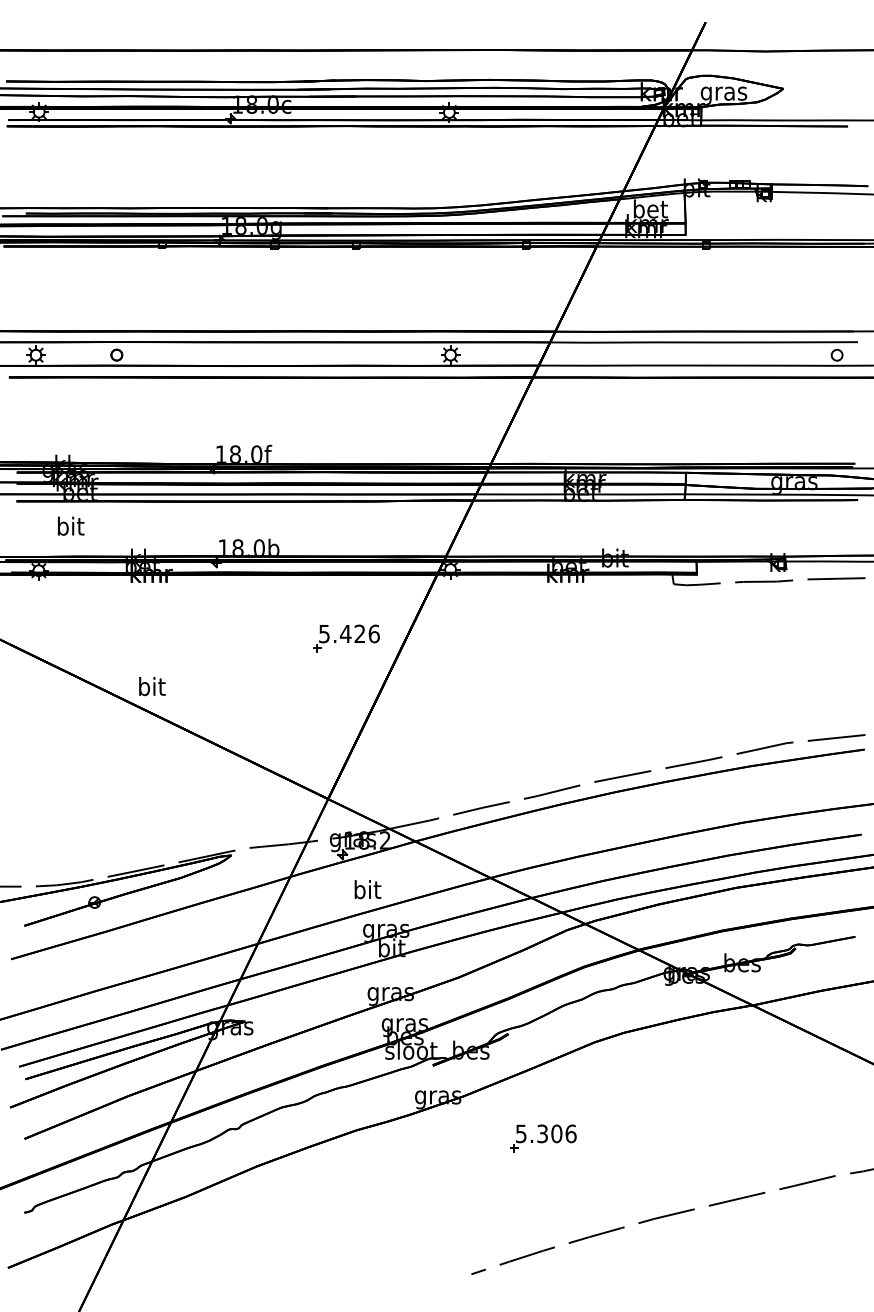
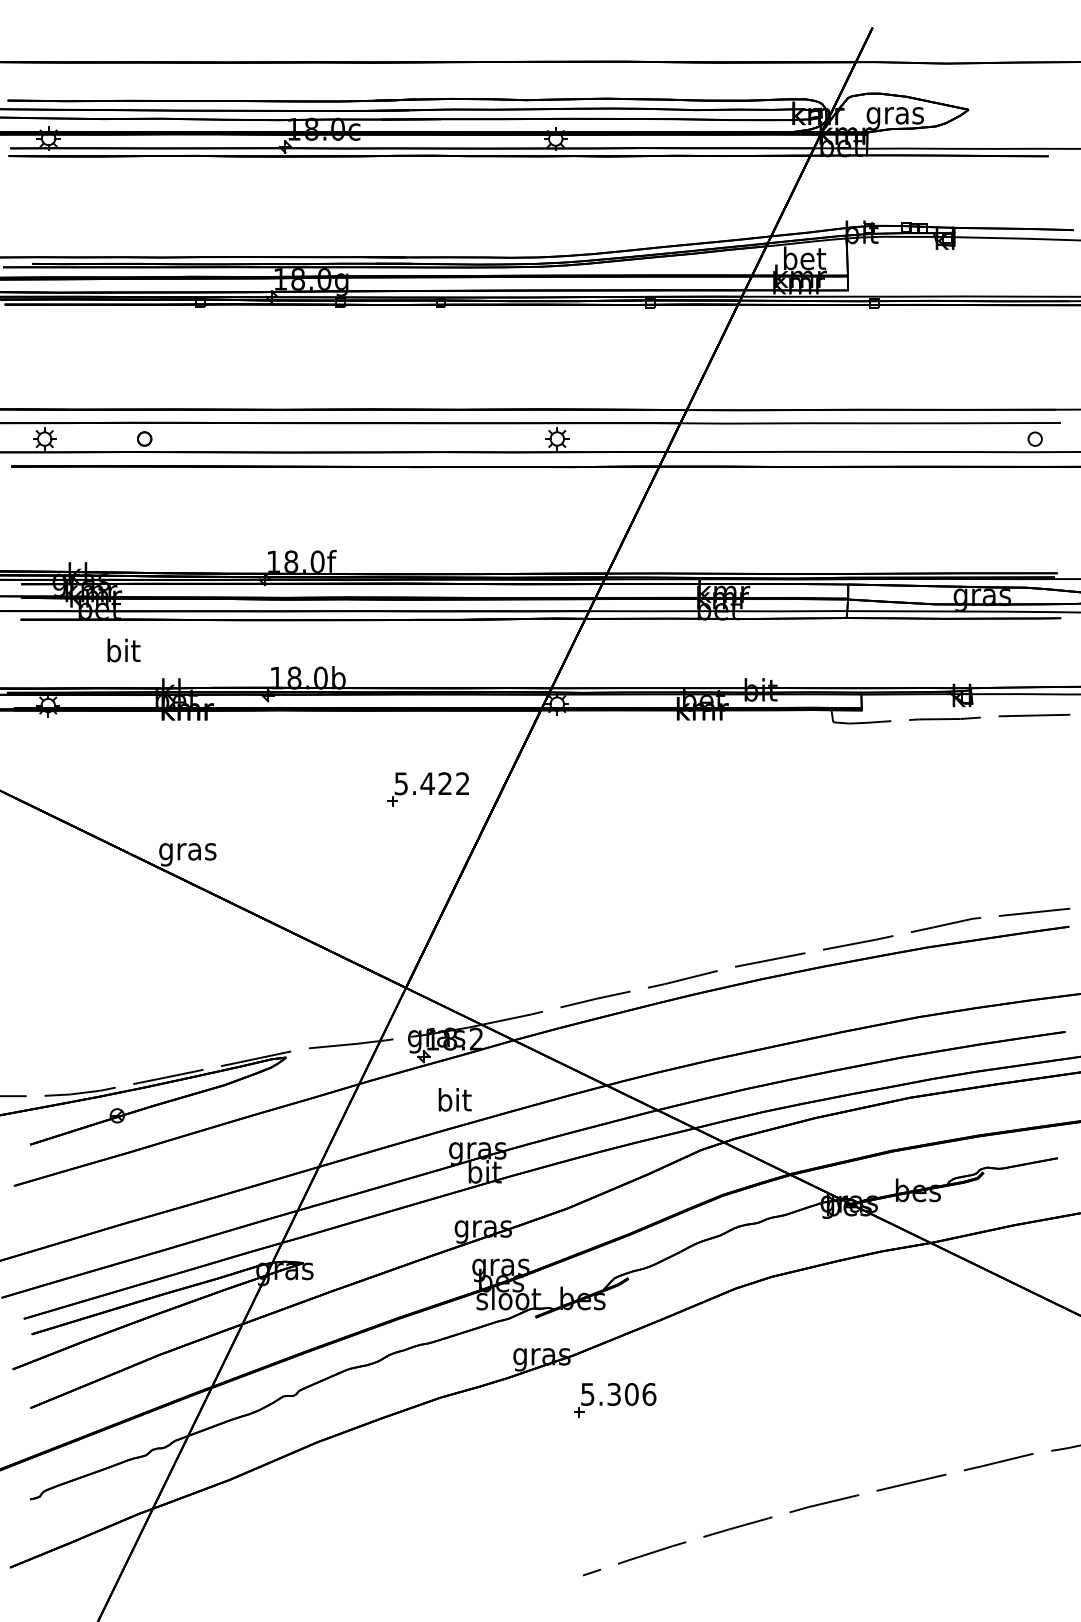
text: (71, 525) -> (124, 649), moved
text: (373, 633) -> (461, 783), 5.426 -> 5.422
text: (151, 688) -> (187, 851), bit -> gras
part: (543, 1138) -> (615, 1400), moved

